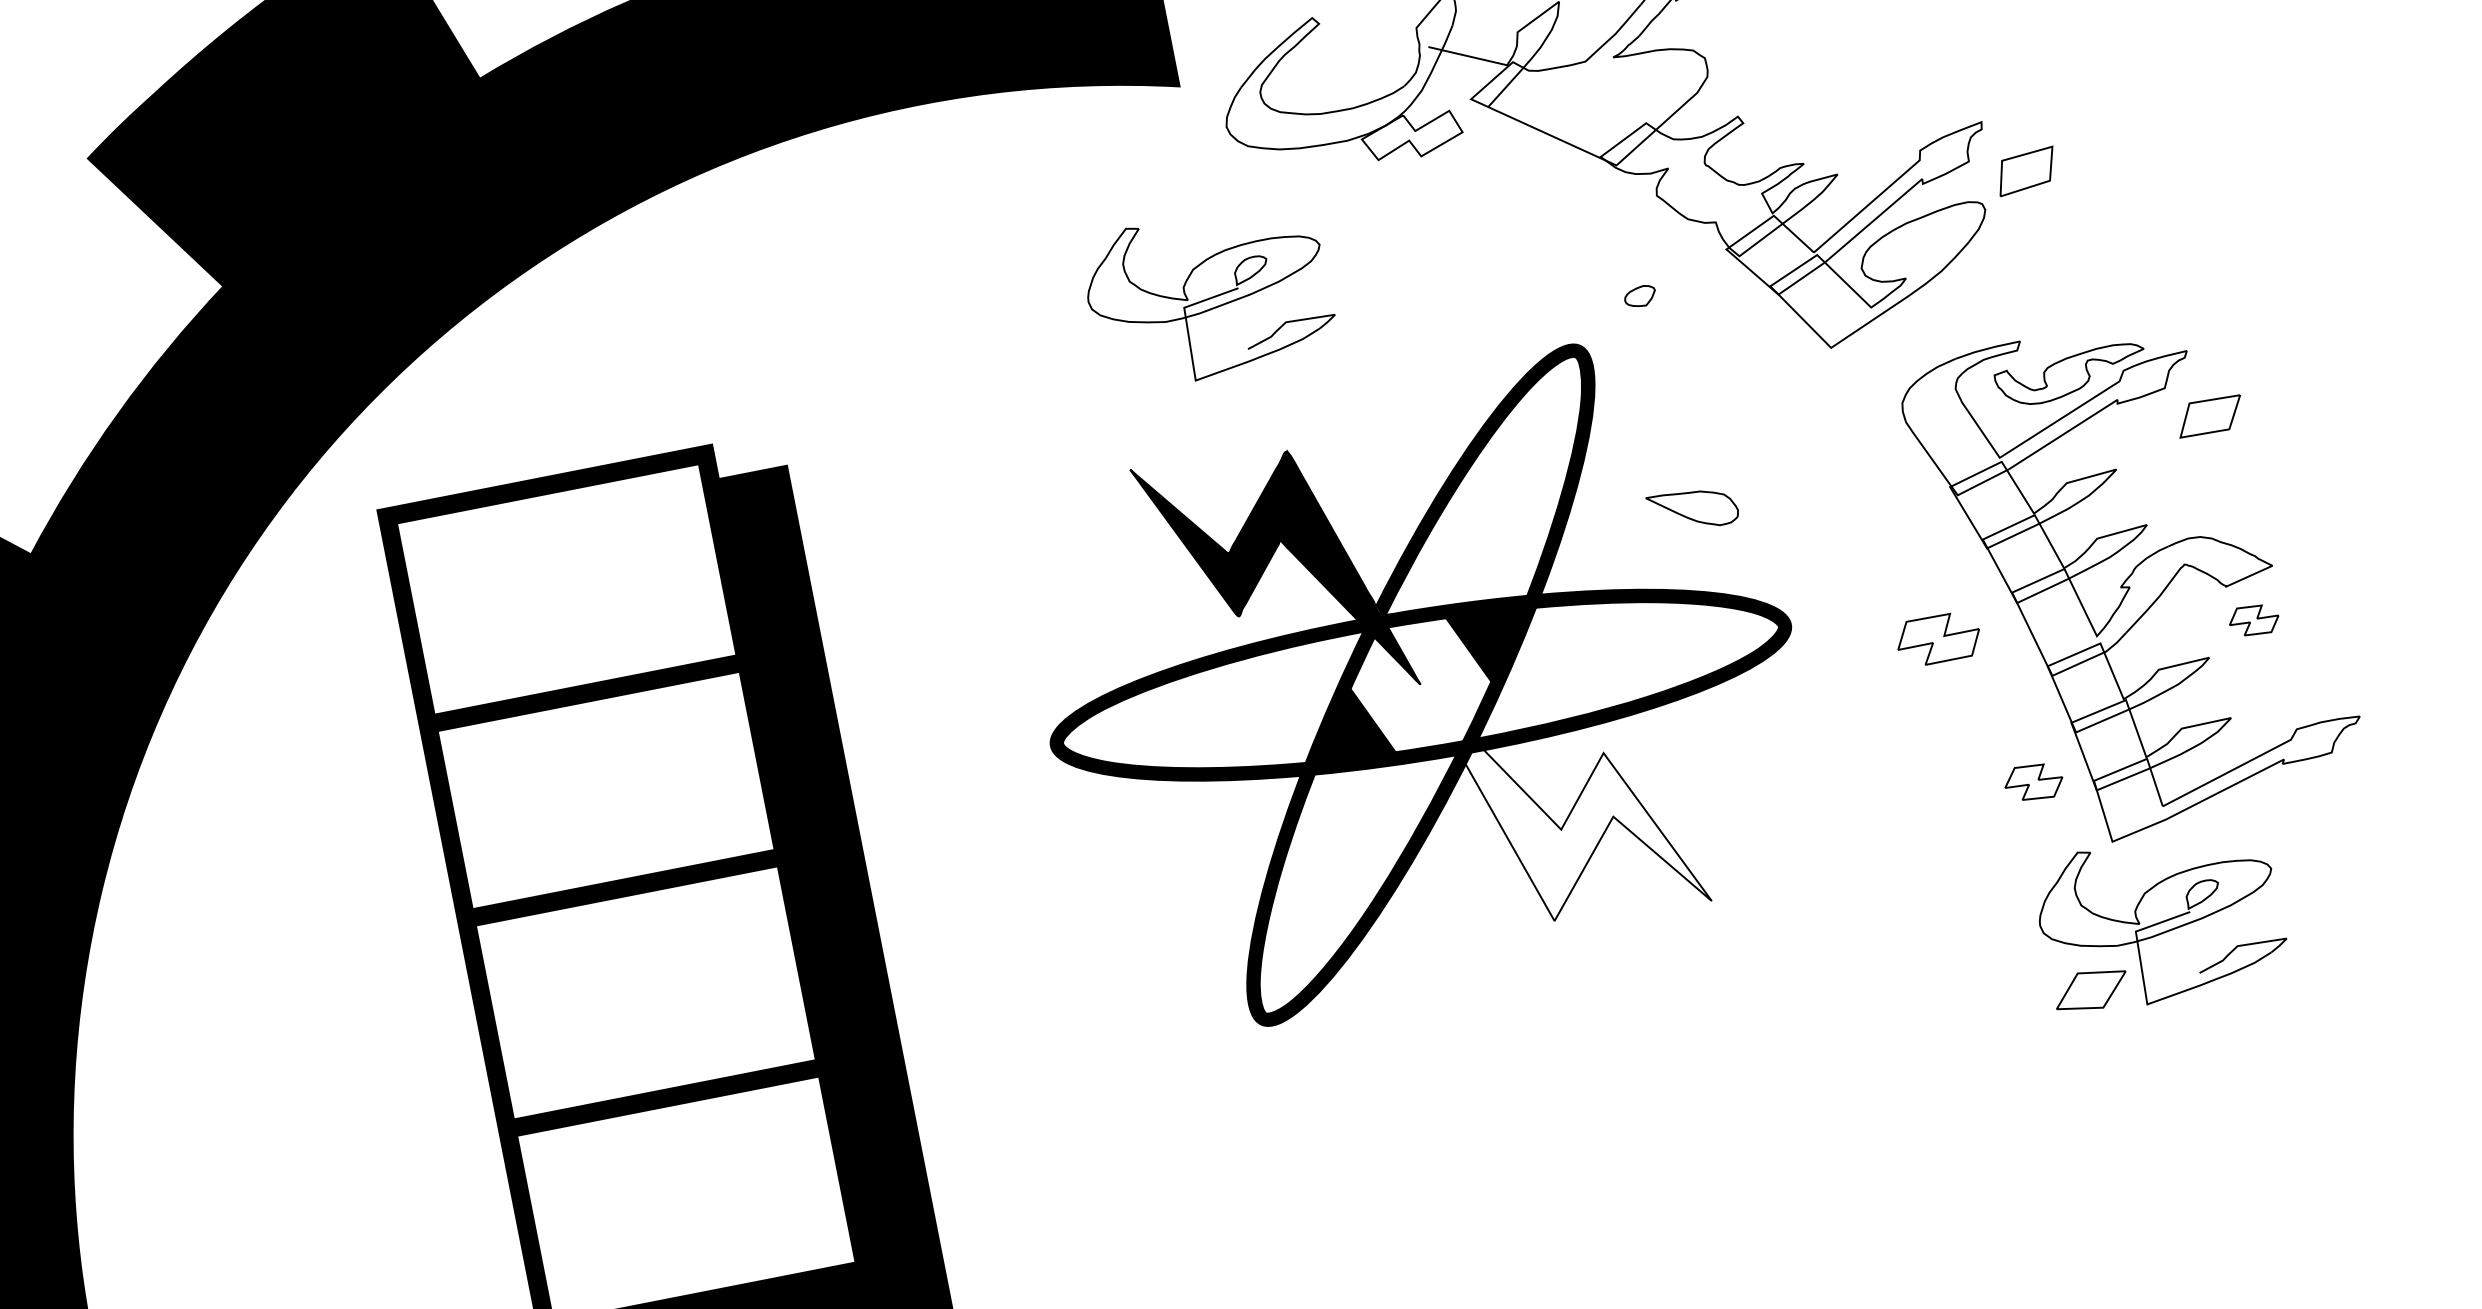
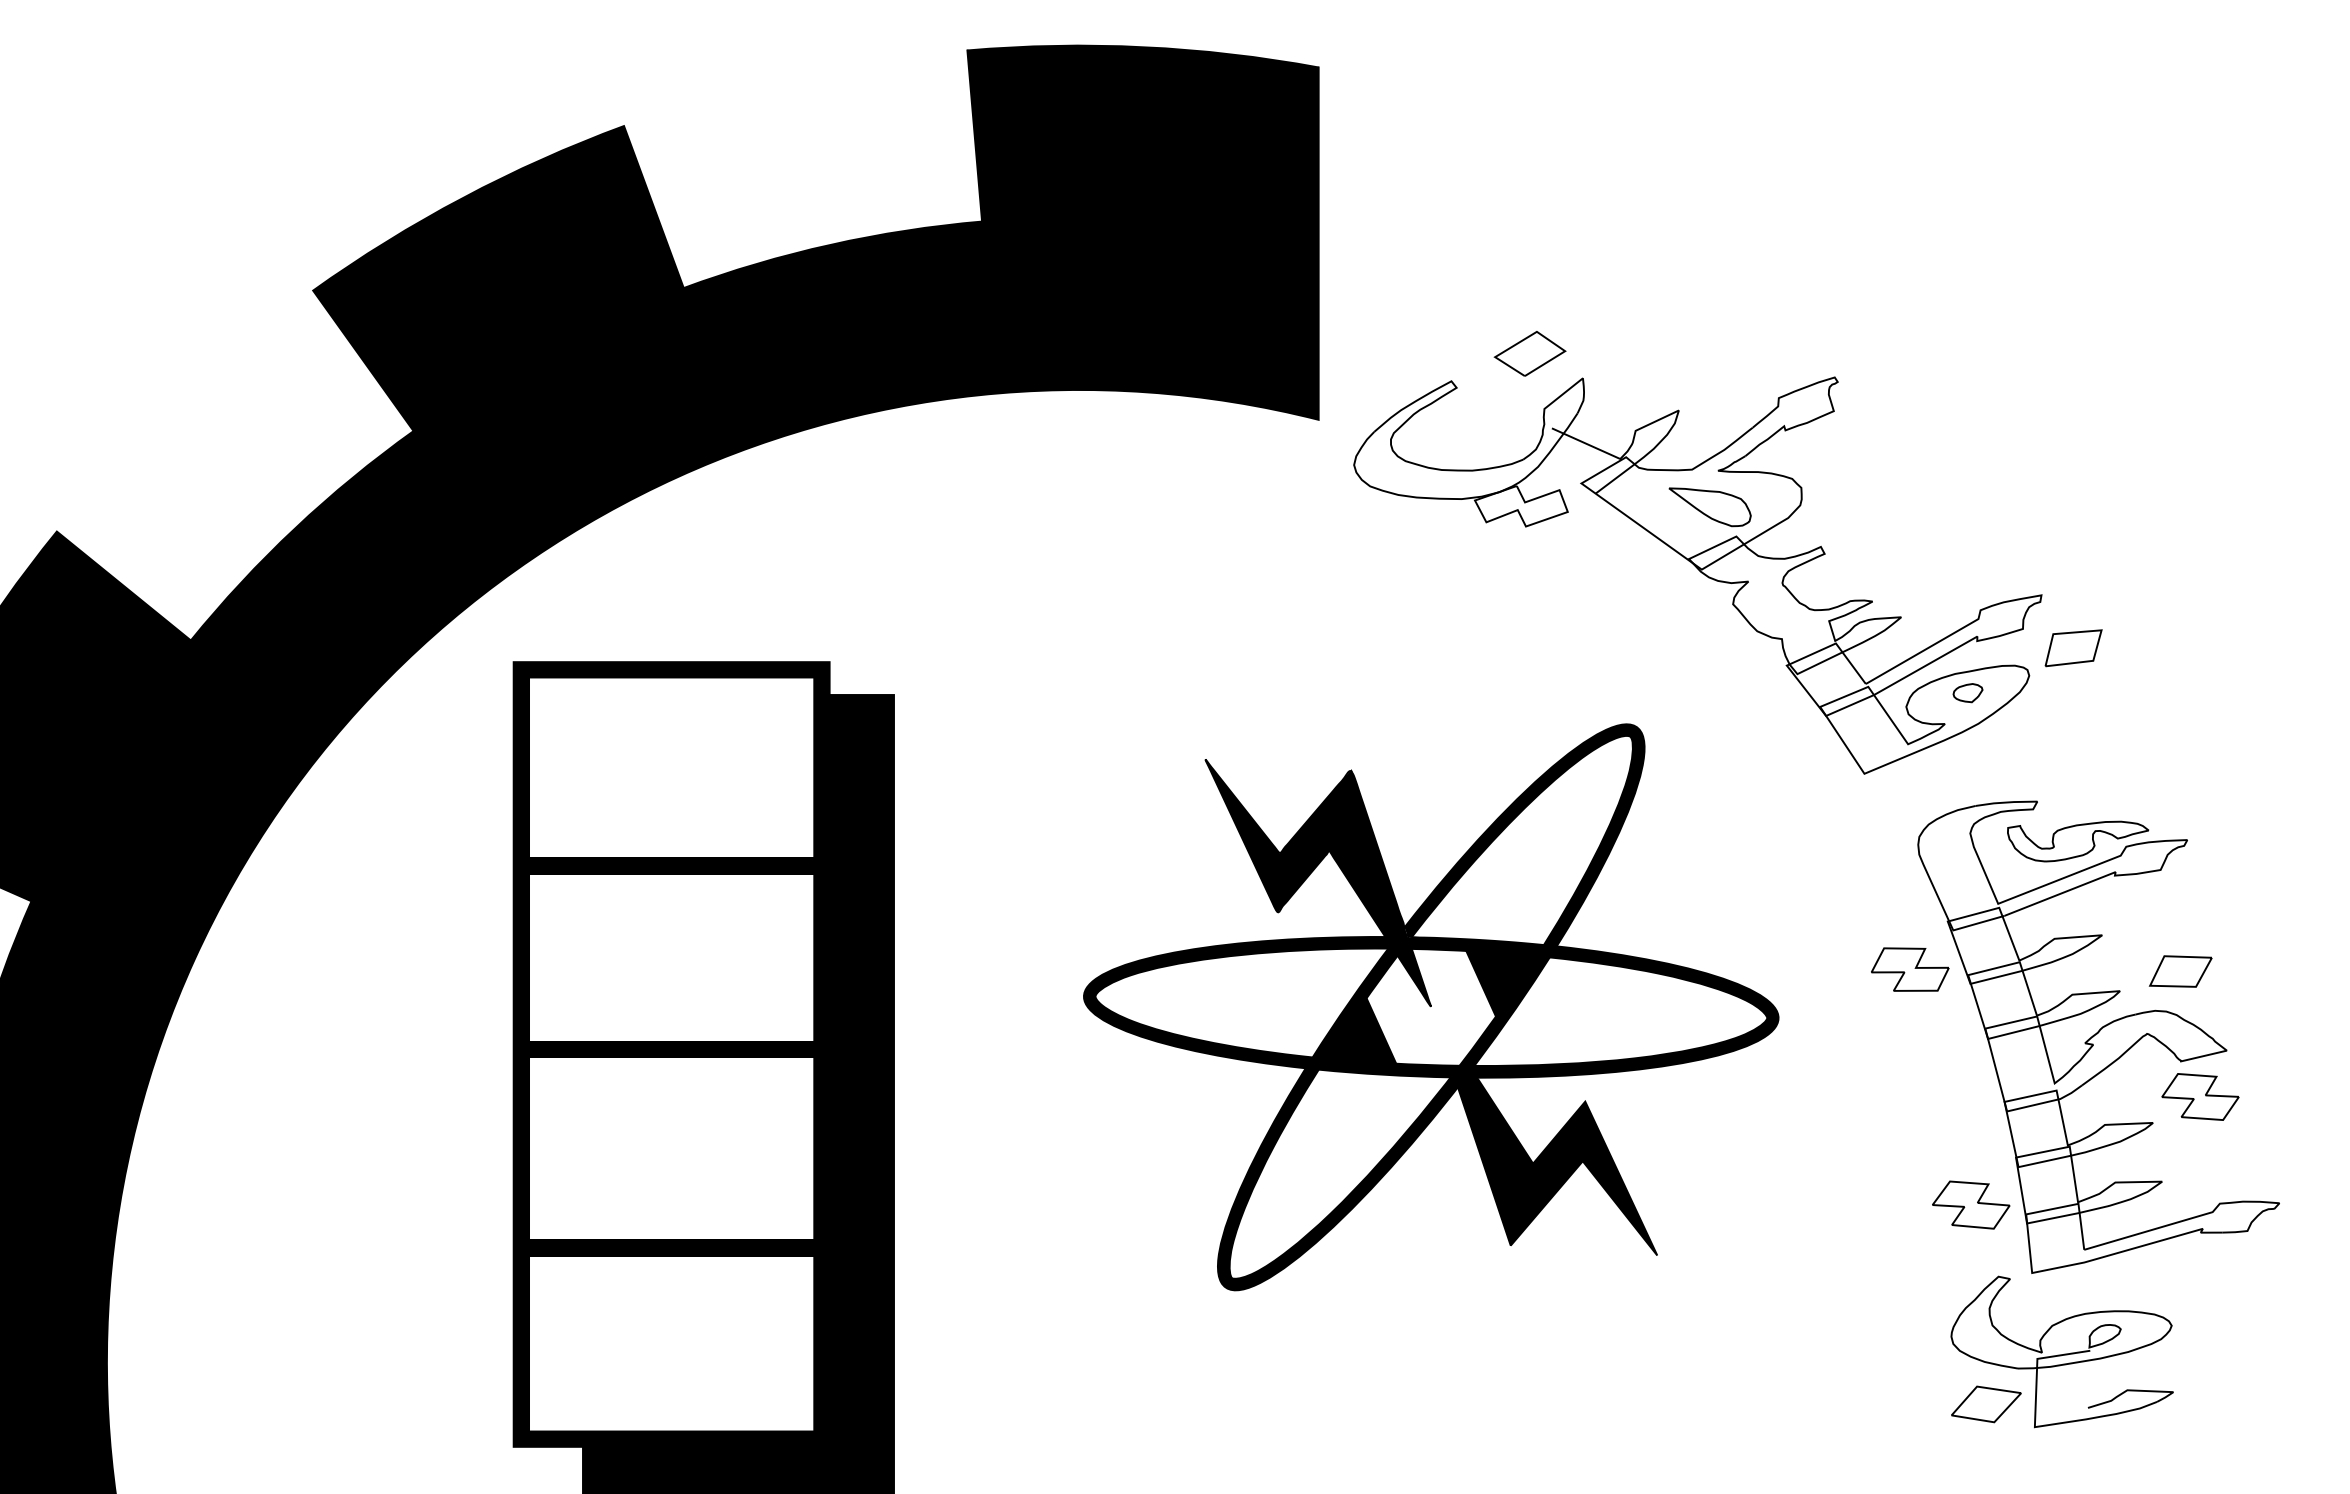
part: (1208, 294) -> (1307, 614), removed
part: (1639, 297) -> (1967, 693), moved
part: (2209, 416) -> (2180, 971), moved
part: (1692, 510) -> (1709, 507), moved
part: (2254, 619) -> (2200, 1096), size x1.67
part: (1938, 638) -> (1910, 969), moved
part: (2033, 781) -> (1971, 1204), size x1.43
fill: (1573, 817) -> (1546, 1154), added

